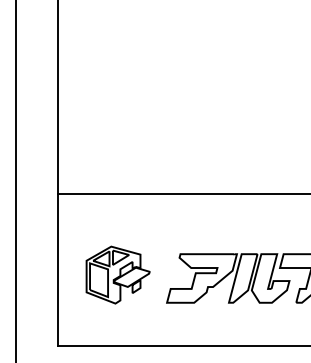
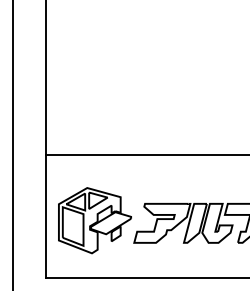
part: (117, 274) -> (94, 220), size x1.43

